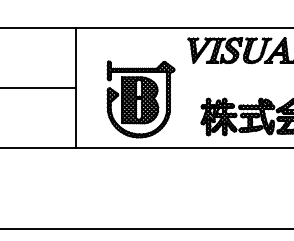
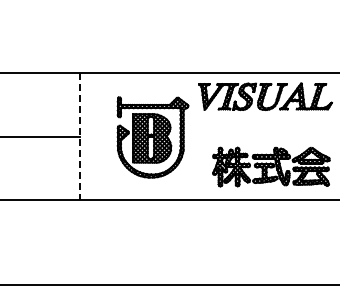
line: (76, 89) -> (80, 137), solid -> dashed
part: (140, 99) -> (152, 137), moved

